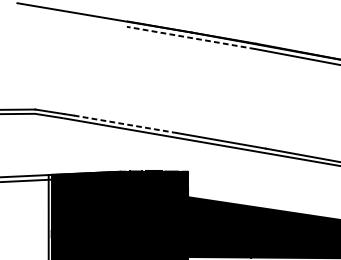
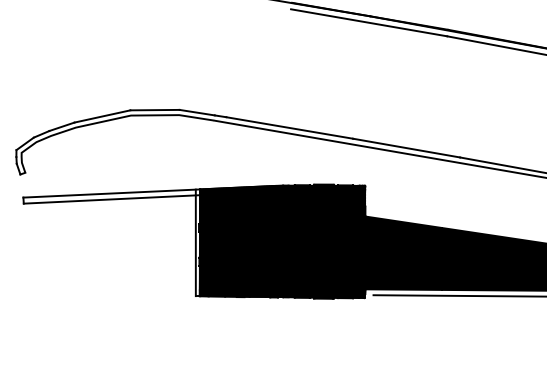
line: (190, 37) -> (368, 22), dashed -> solid
line: (126, 124) -> (290, 128), dashed -> solid

